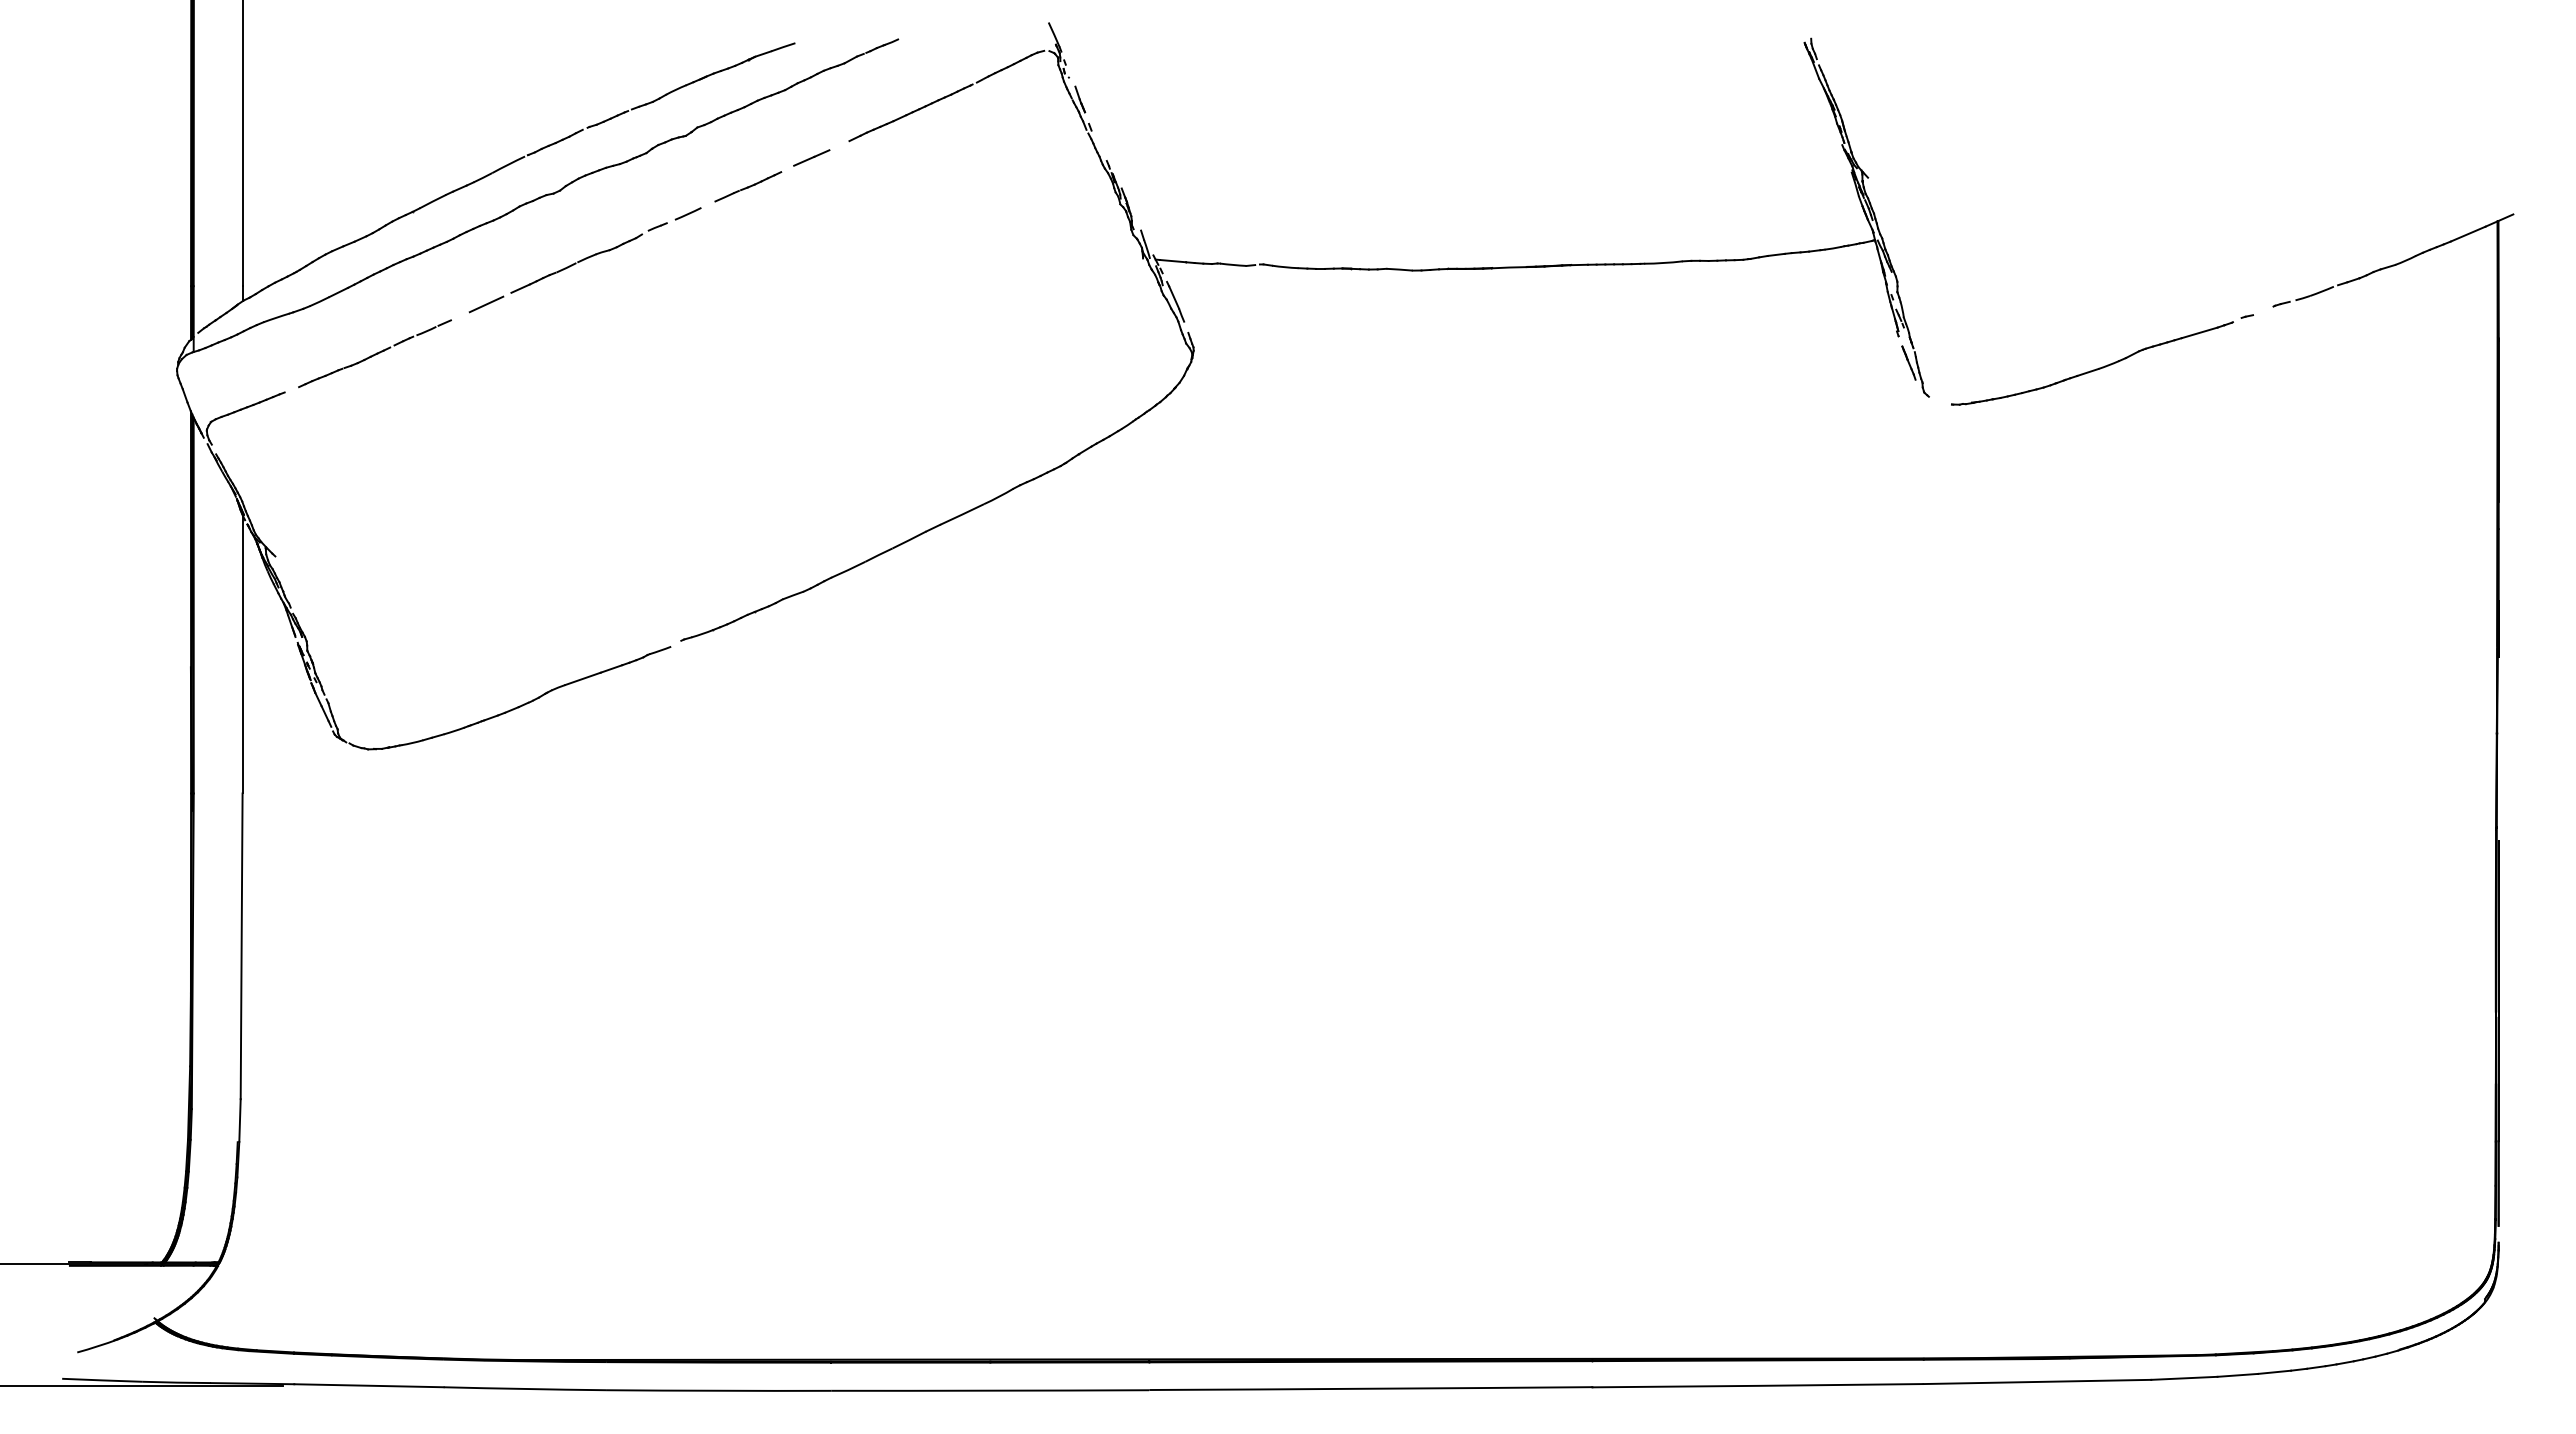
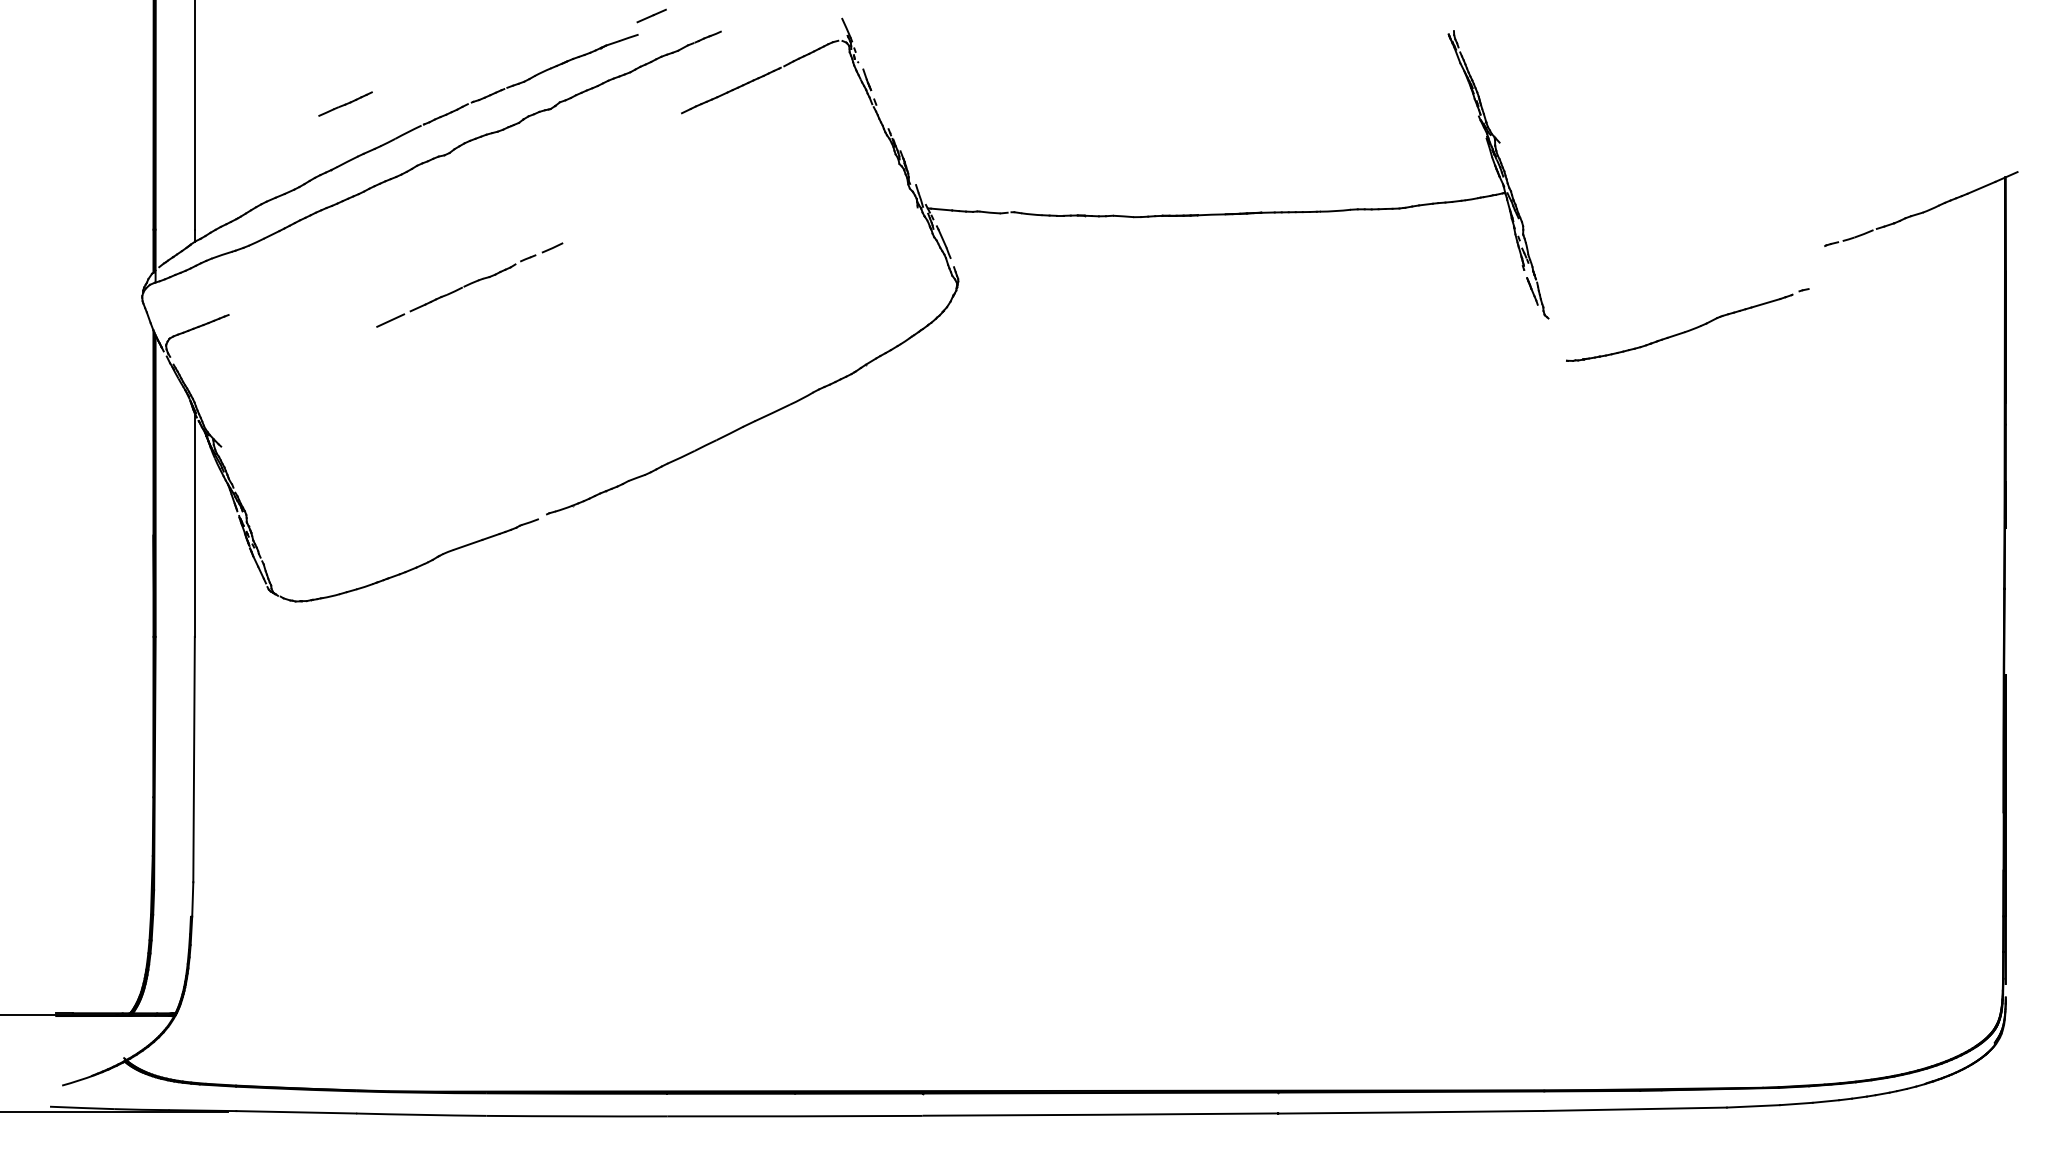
line: (811, 157) -> (651, 15), moved
line: (748, 186) -> (345, 103), moved
part: (584, 260) -> (469, 285), moved
part: (374, 353) -> (300, 283), removed
part: (2104, 365) -> (1689, 329), moved

